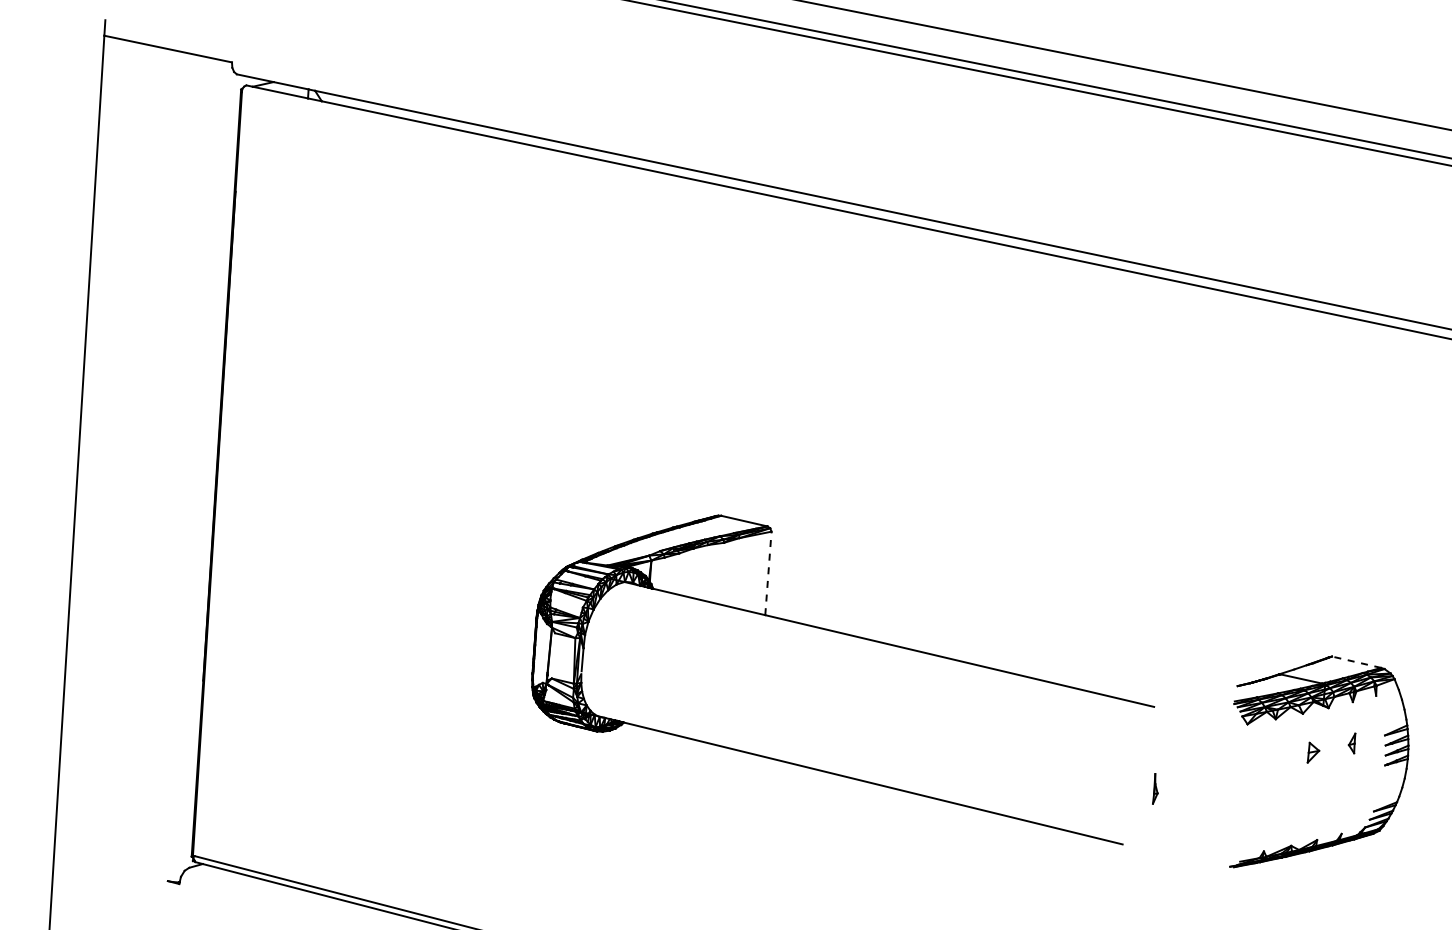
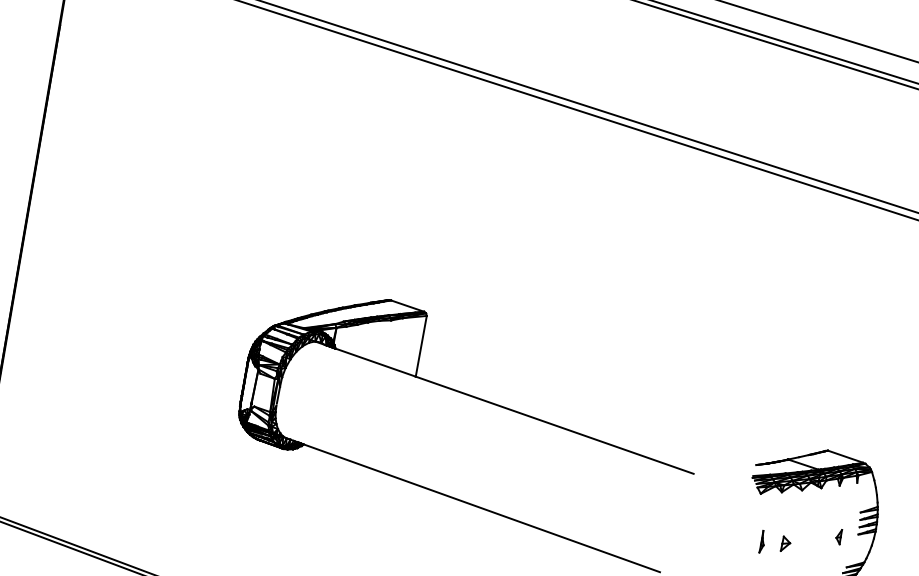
line: (768, 573) -> (421, 346), dashed -> solid
line: (1356, 662) -> (845, 456), dashed -> solid
part: (1351, 743) -> (838, 536), moved
part: (1313, 752) -> (785, 543), moved
part: (1155, 788) -> (762, 541), moved

